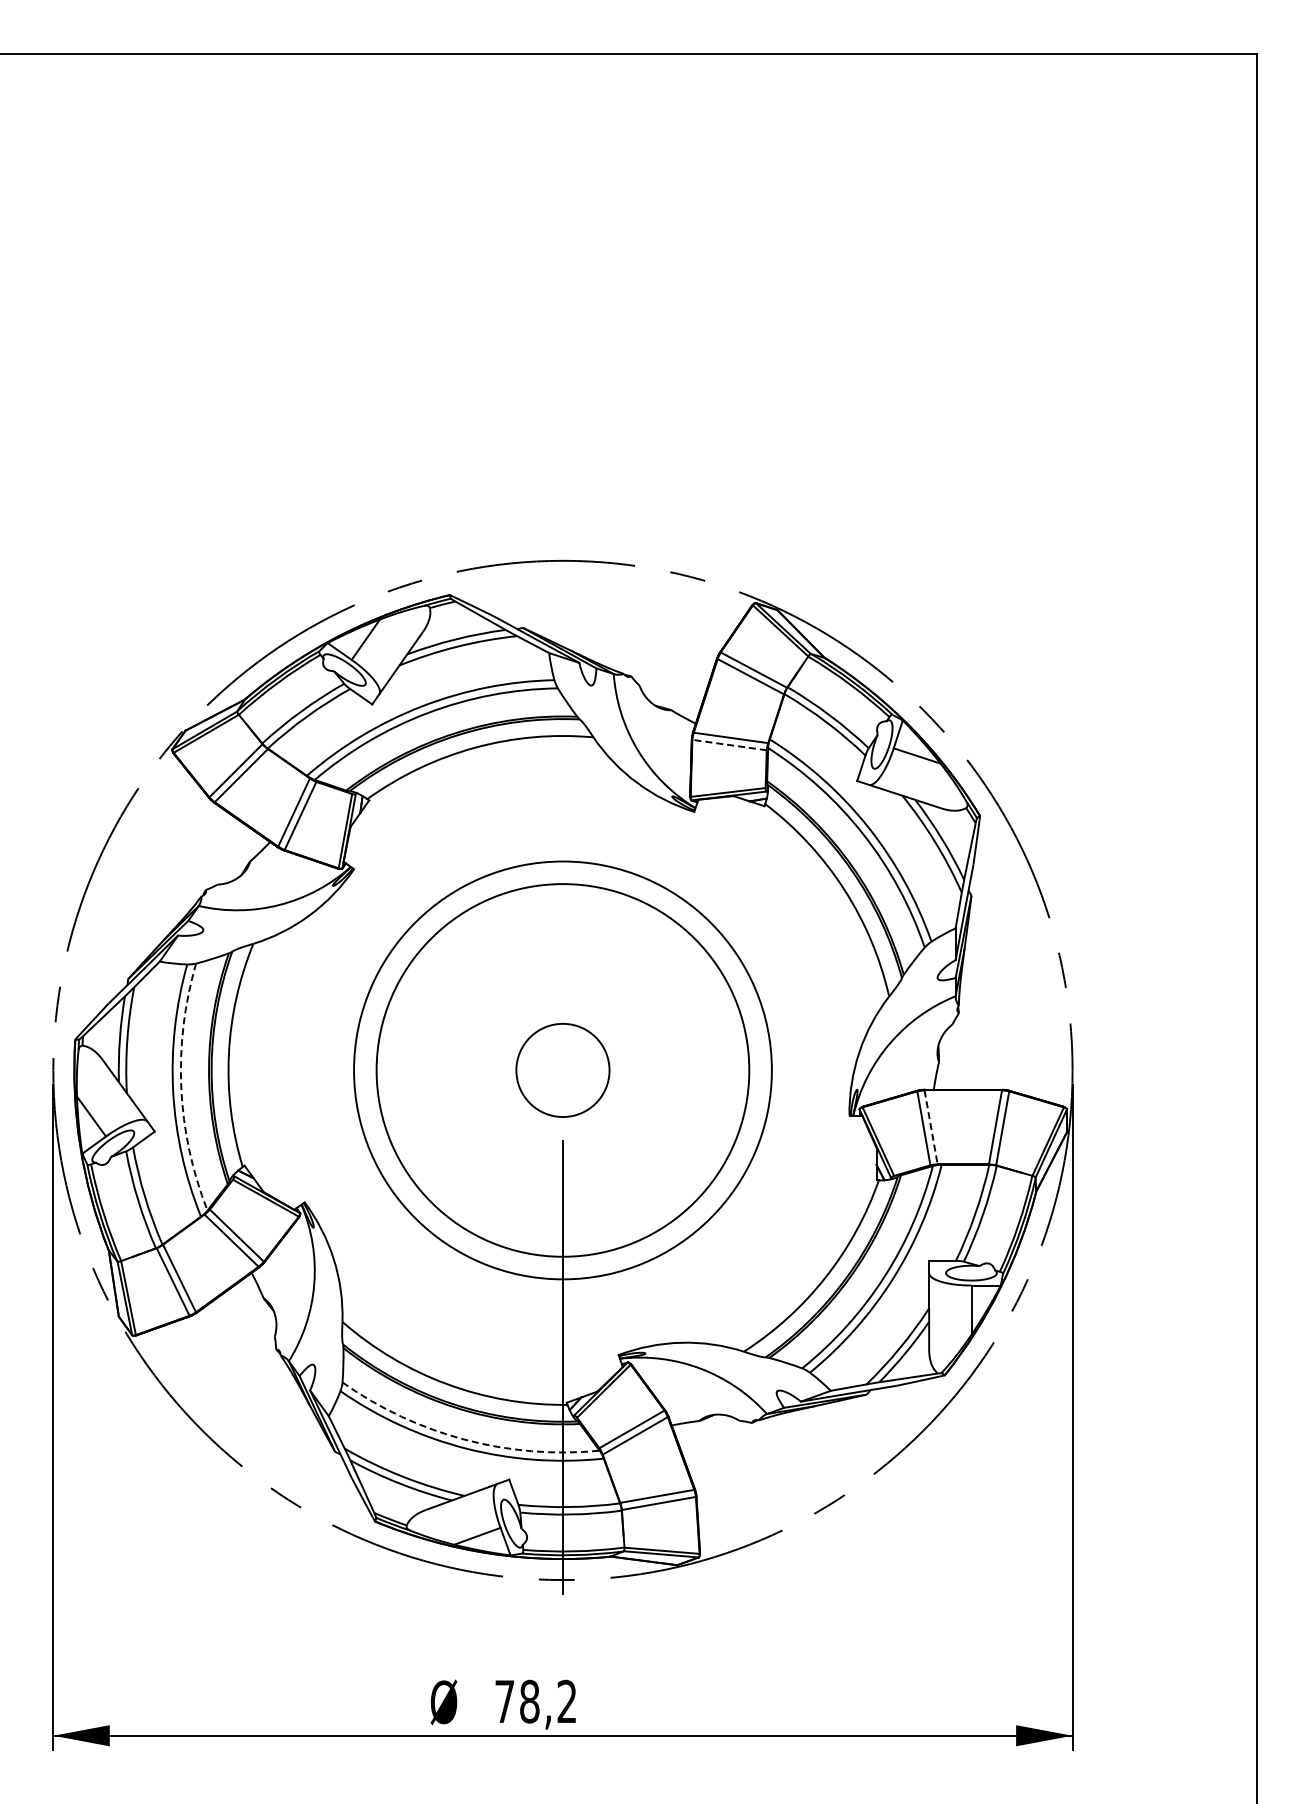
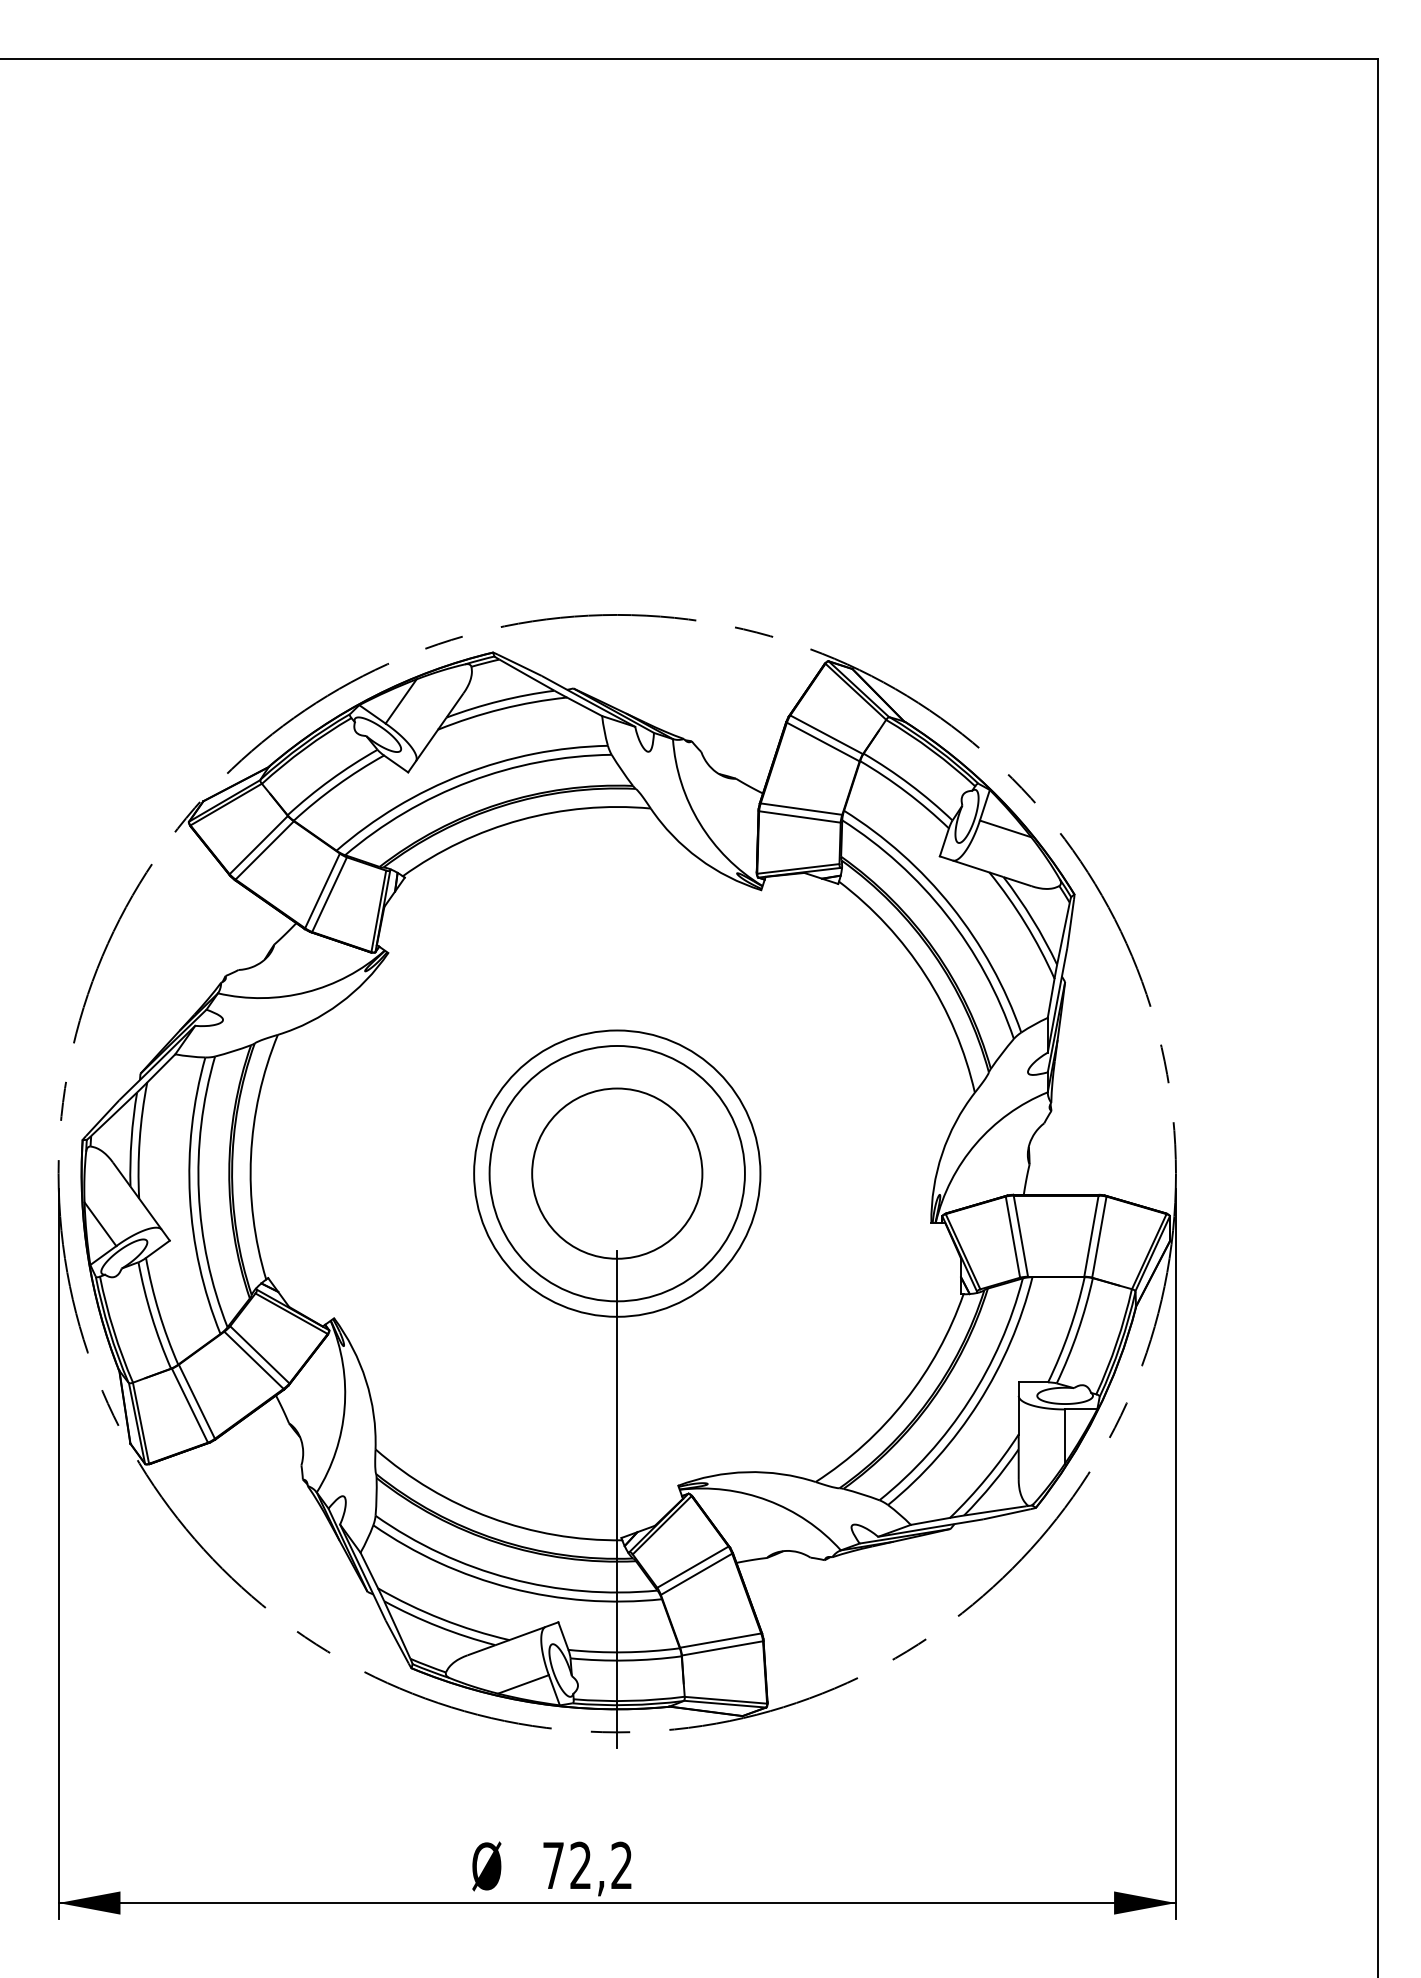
line: (729, 745) -> (799, 817), dashed -> solid
circle: (562, 1069) -> (616, 1172), size x0.62
circle: (562, 1070) -> (616, 1173), size x0.62
circle: (562, 1070) -> (616, 1173), size x1.67
arc: (181, 1088) -> (199, 1193), dashed -> solid
line: (931, 1127) -> (1021, 1236), dashed -> solid
arc: (464, 1439) -> (509, 1578), dashed -> solid
text: (529, 1701) -> (580, 1865), 78,2 -> 72,2

